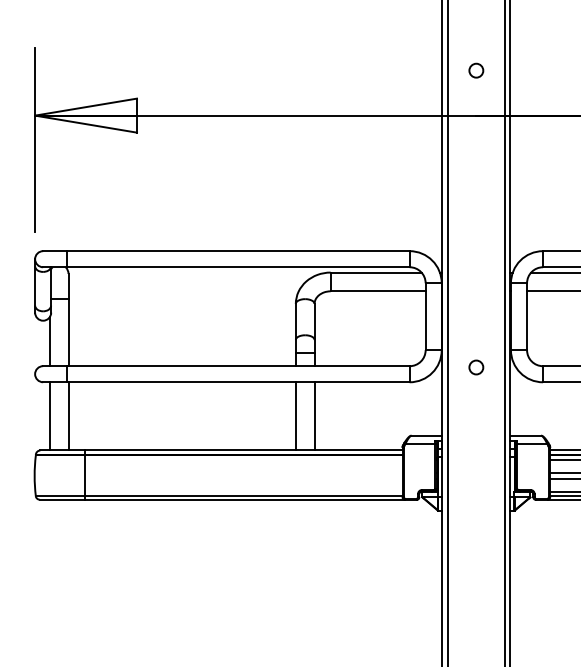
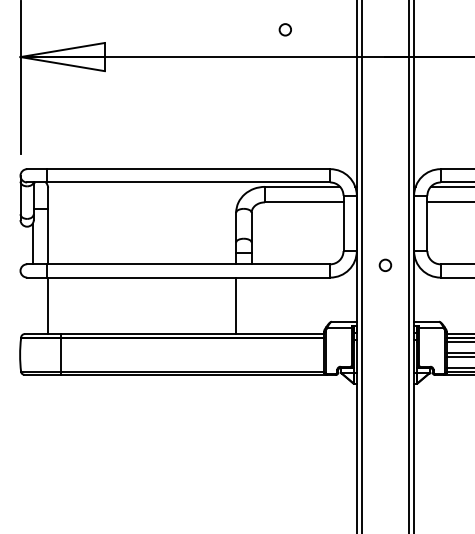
circle: (476, 70) -> (285, 29), moved
line: (49, 416) -> (32, 305), removed
line: (314, 416) -> (251, 305), removed

